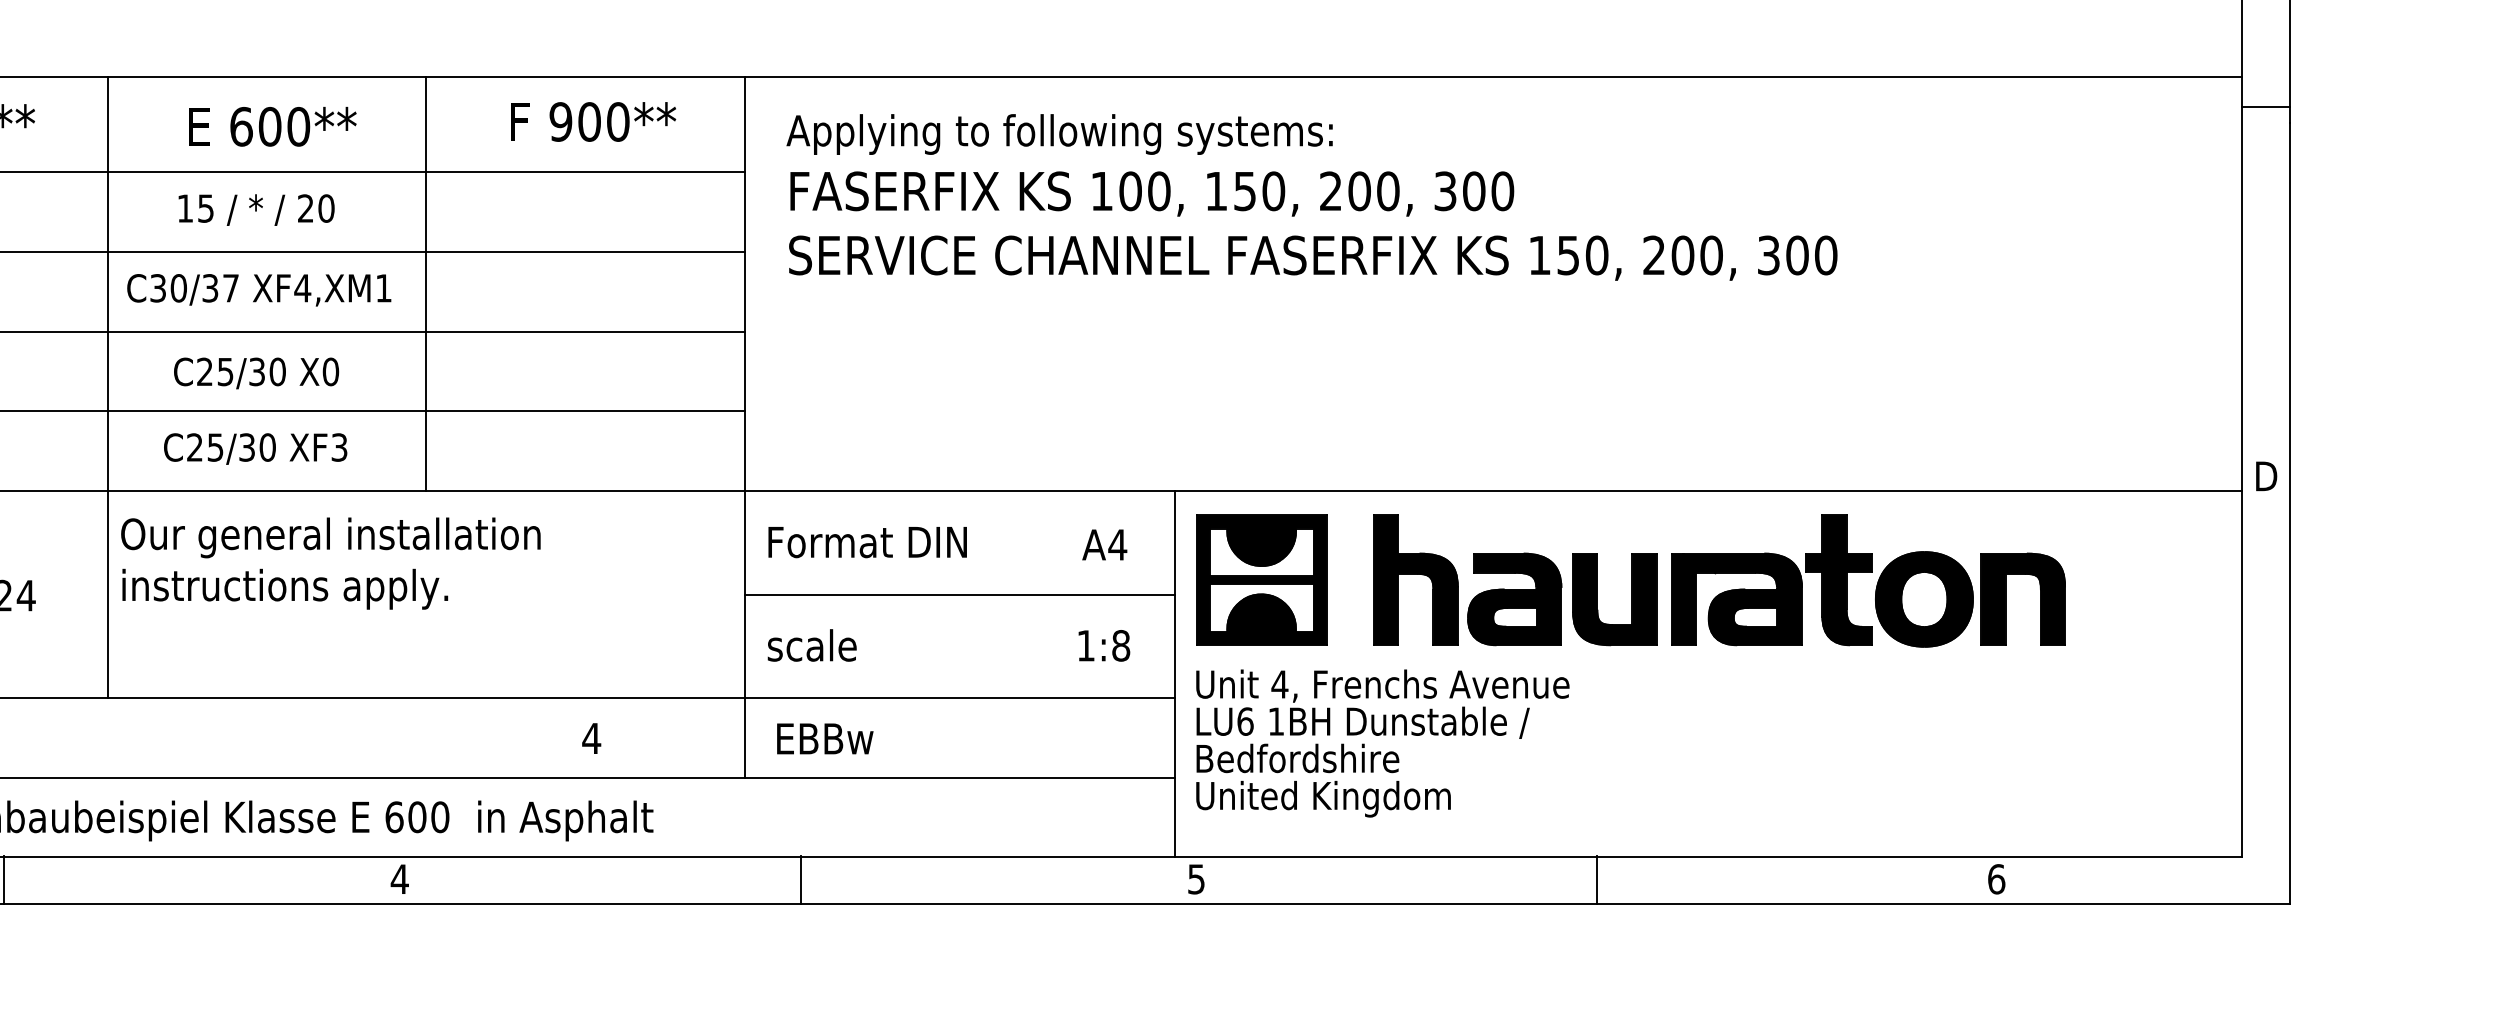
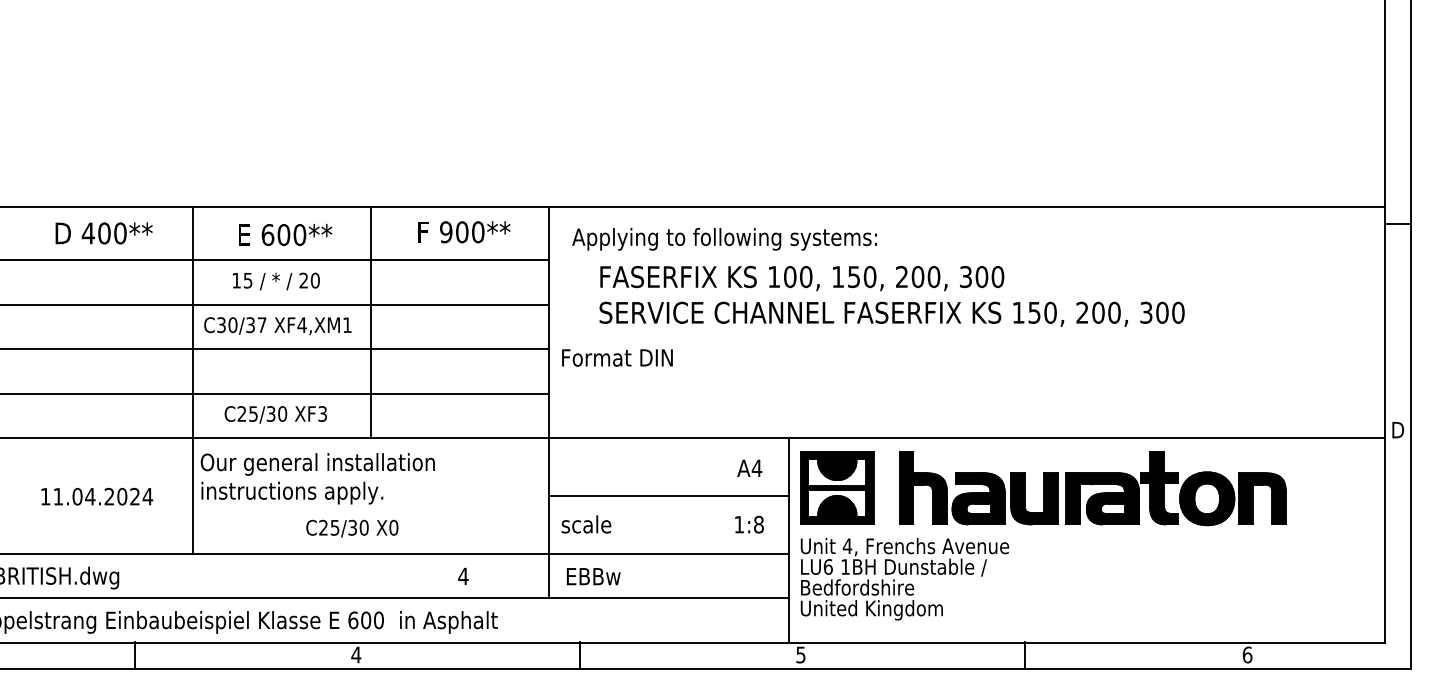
text: (1312, 226) -> (891, 296), moved
text: (256, 373) -> (352, 528), moved
text: (867, 541) -> (617, 357), moved

